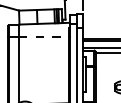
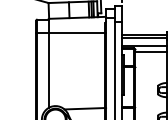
line: (44, 36) -> (77, 32), dashed -> solid

